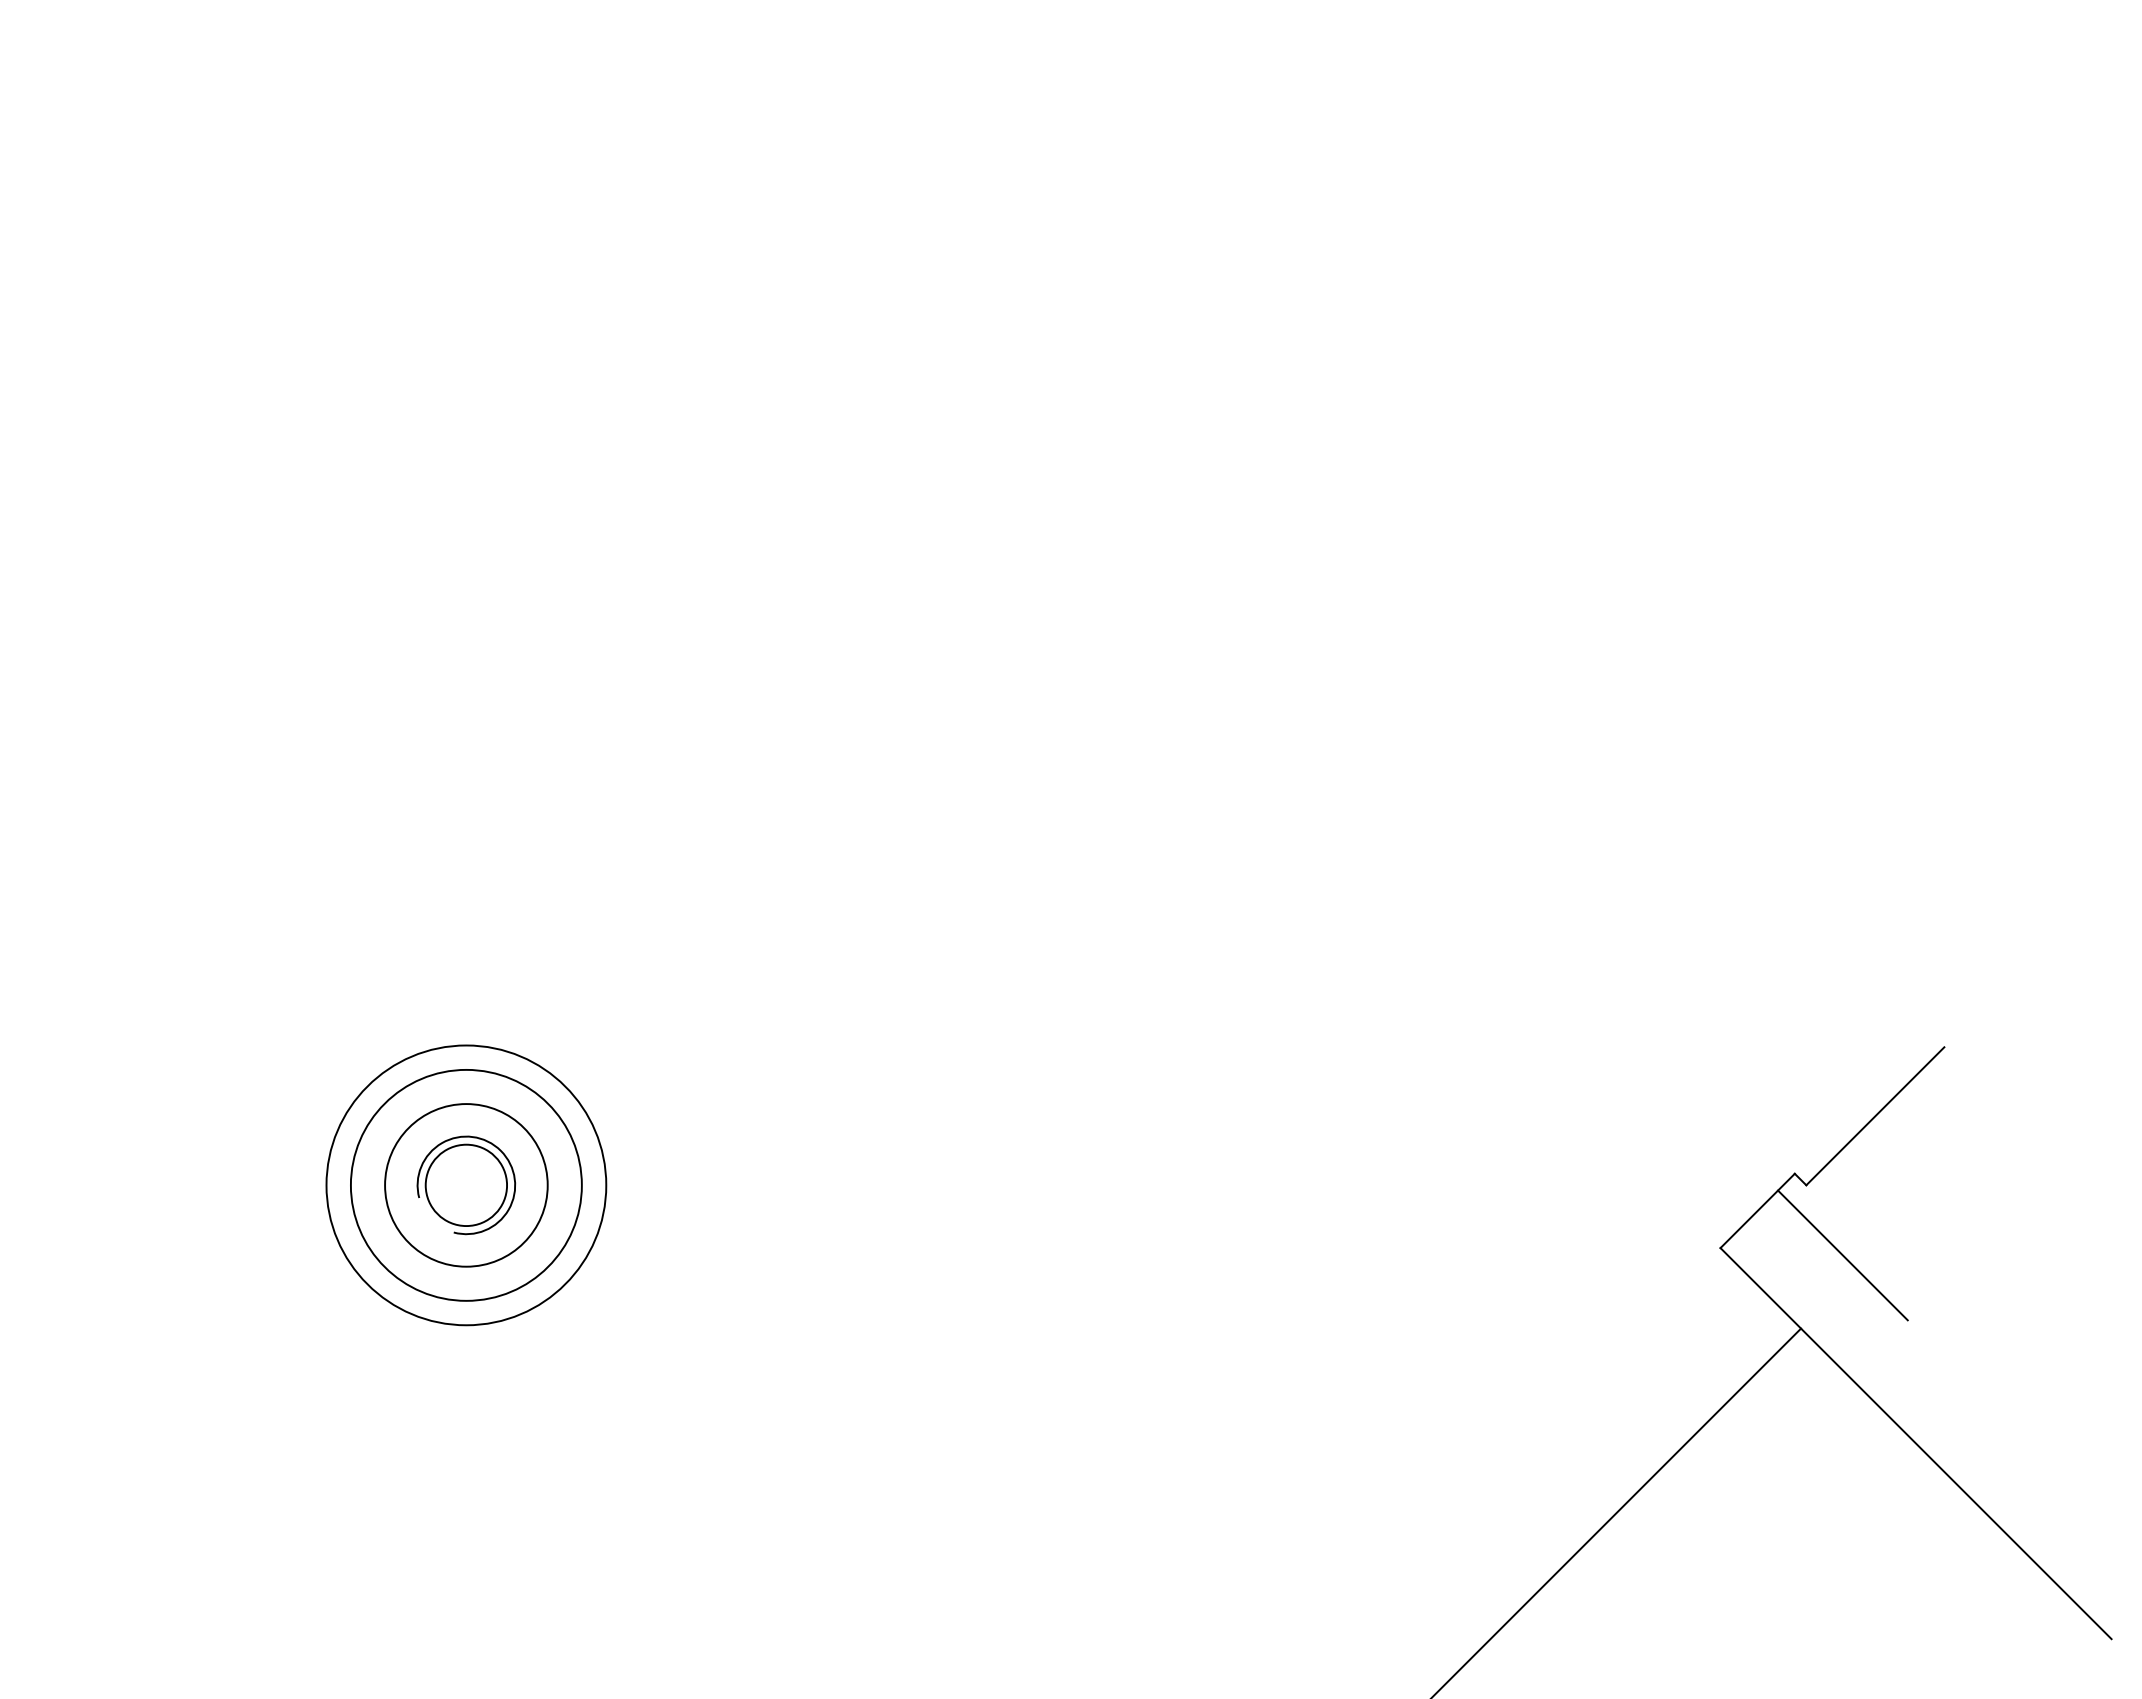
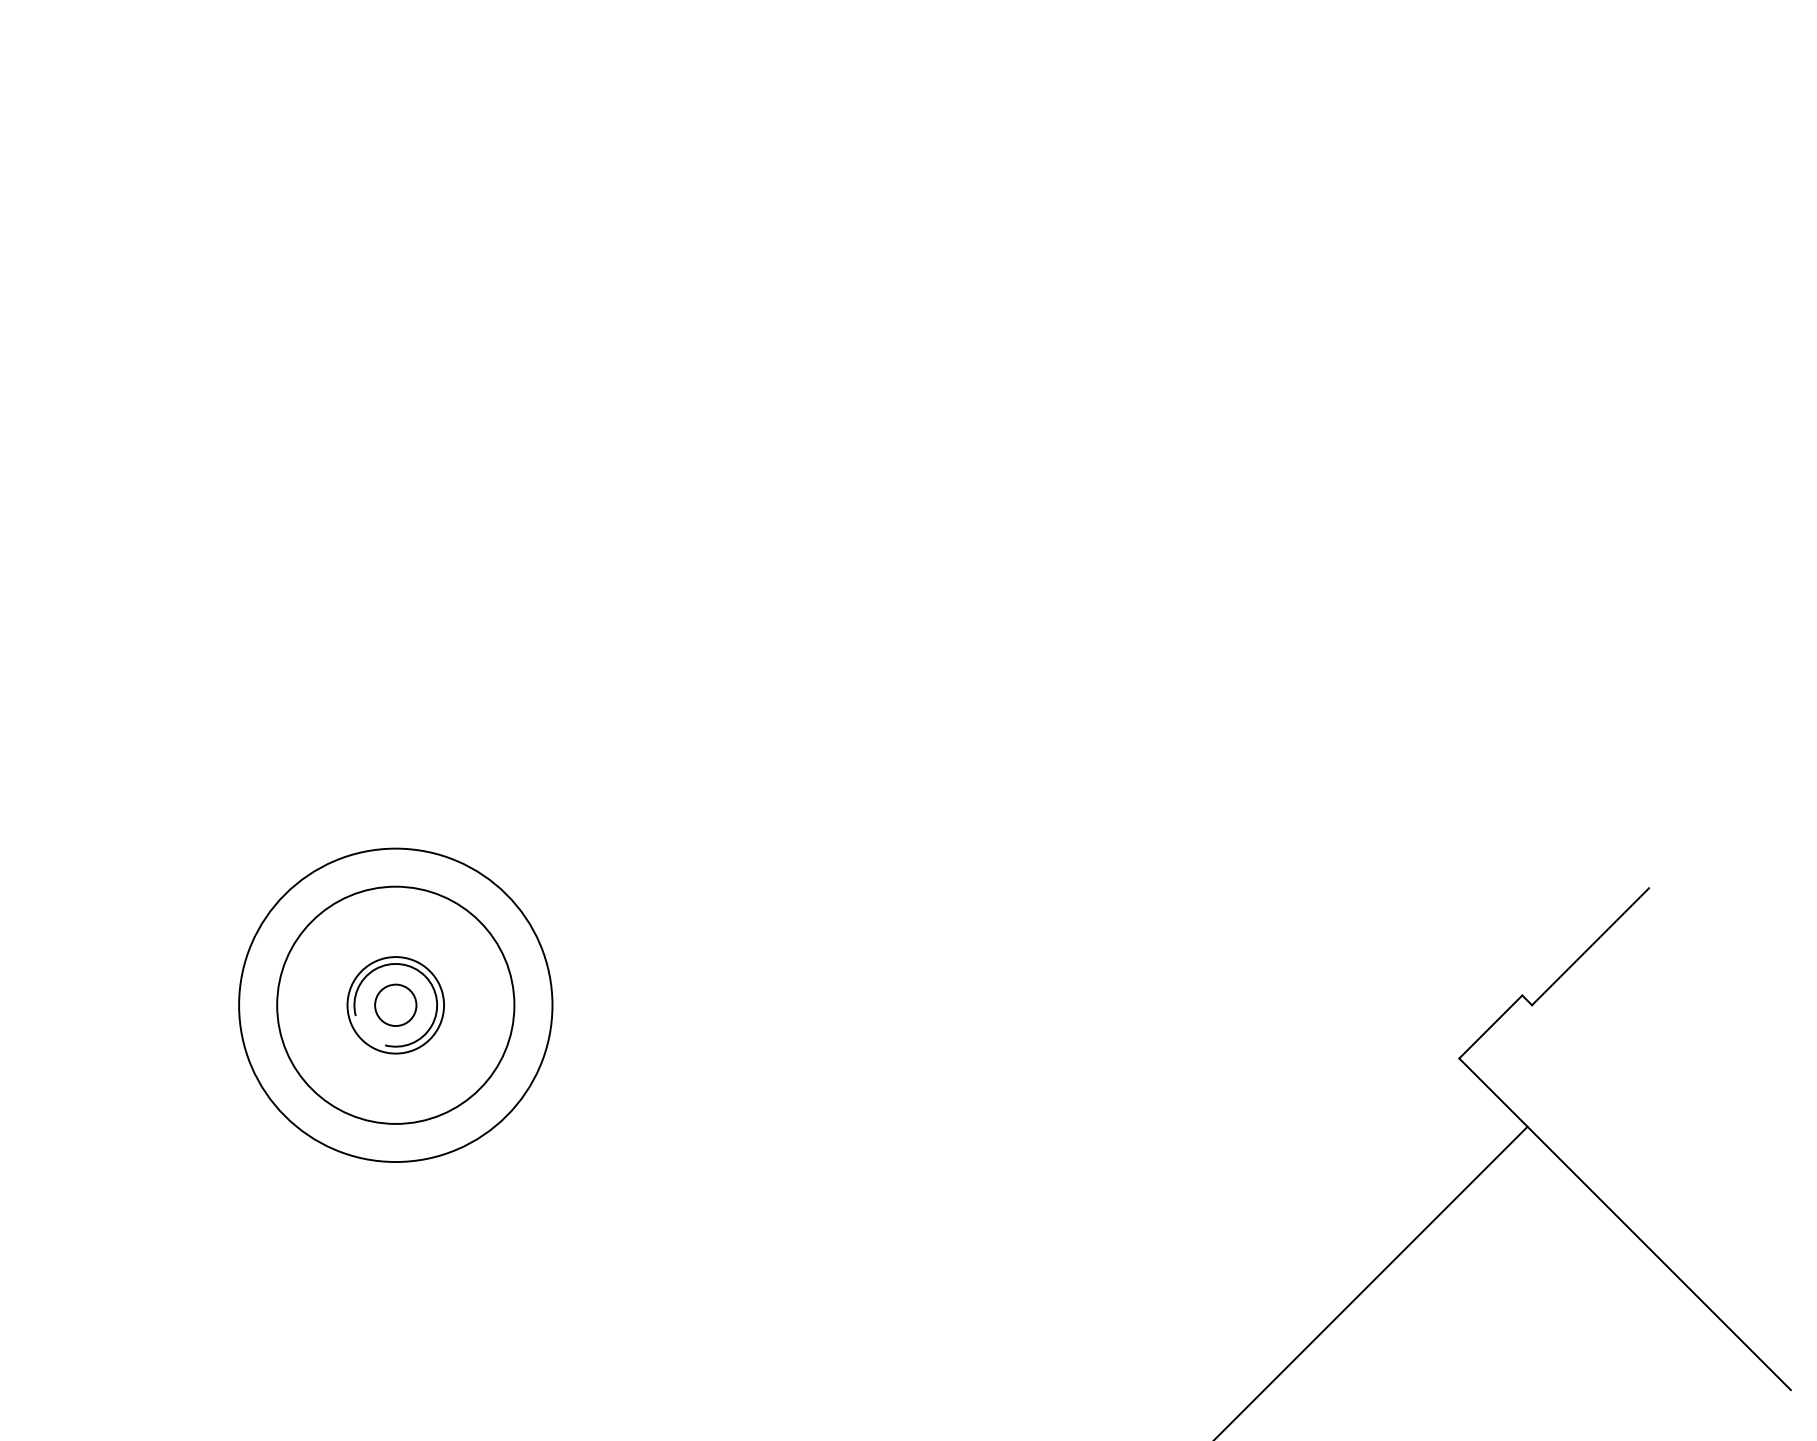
circle: (465, 1184) -> (395, 1004), size x1.6
circle: (466, 1185) -> (395, 1005), size x0.6
circle: (466, 1185) -> (395, 1005), size x0.7
line: (1842, 1255) -> (1562, 1064), removed

